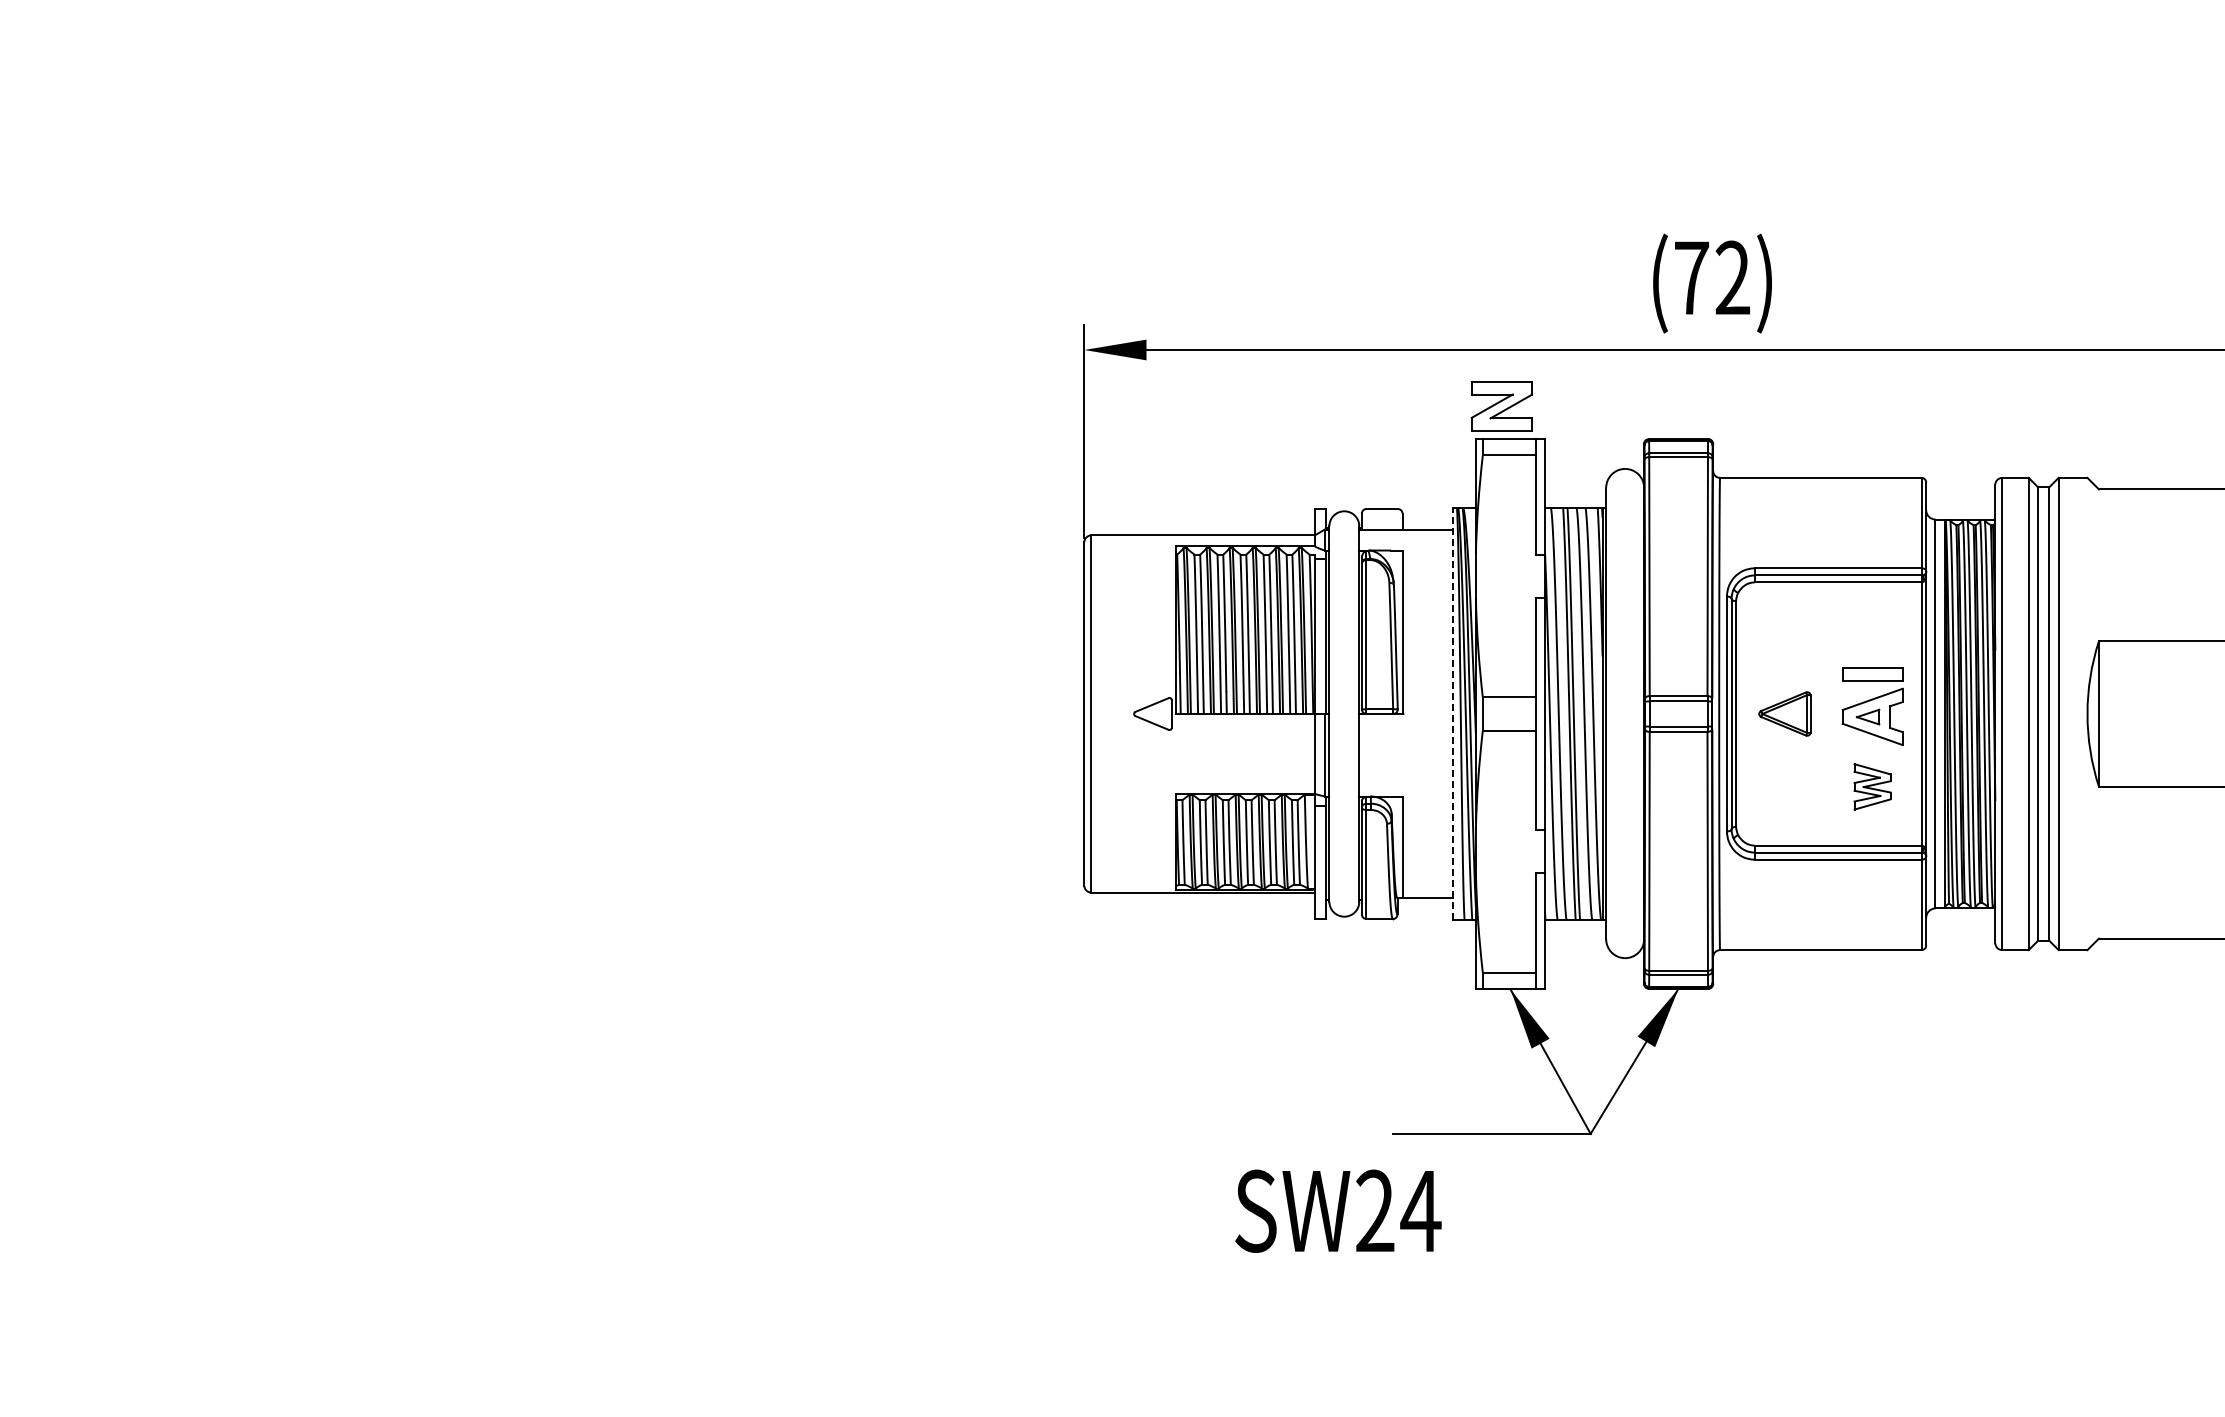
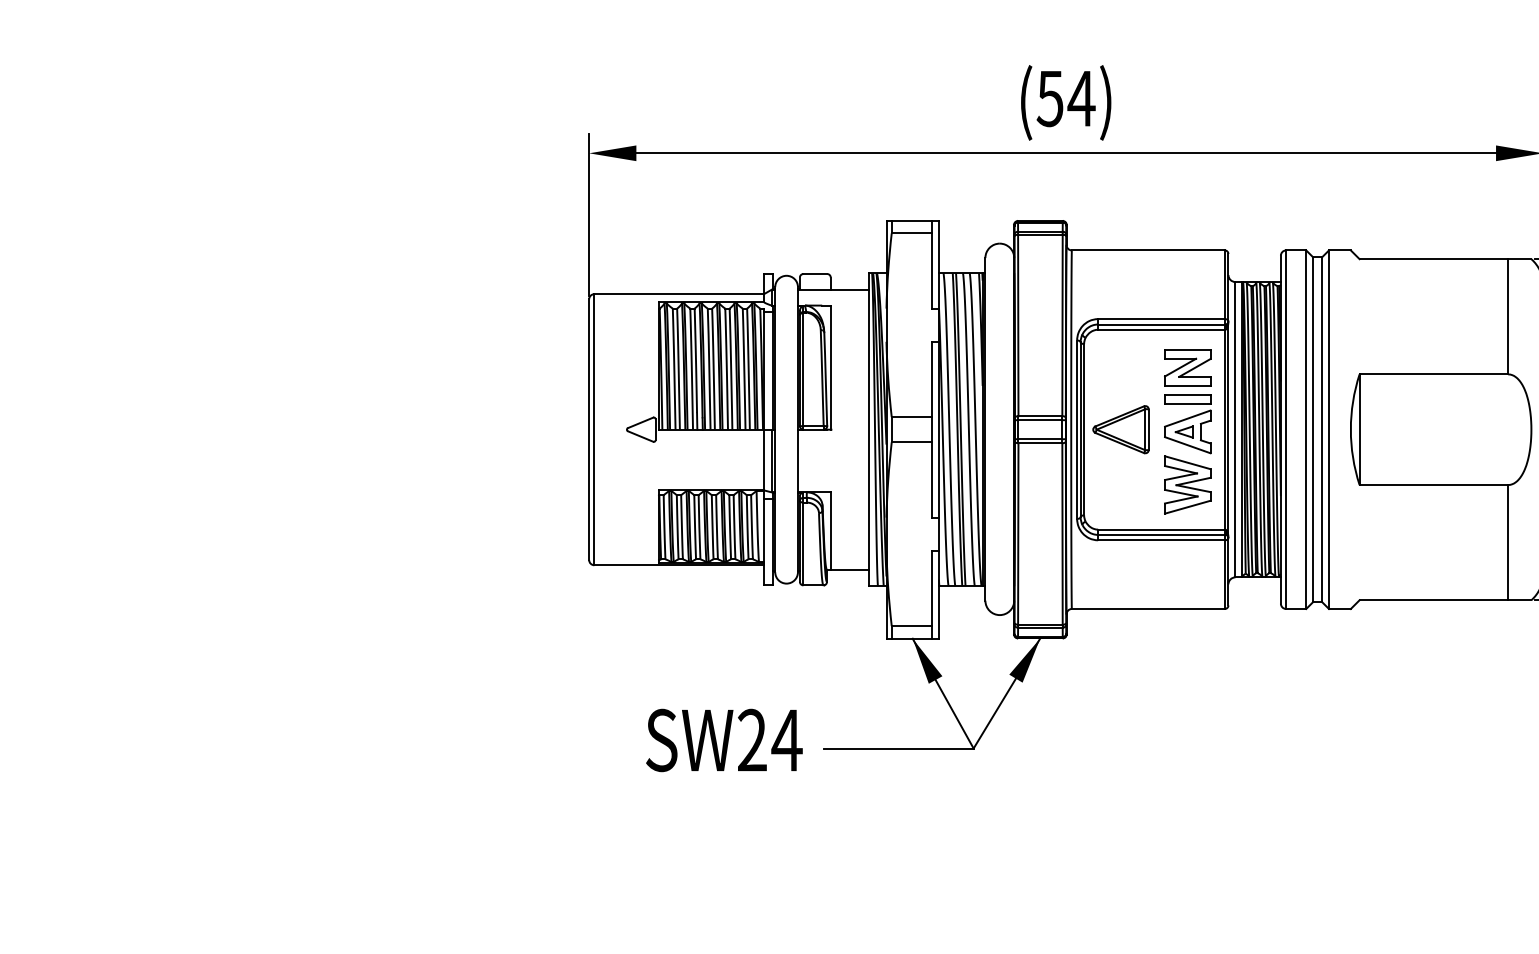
text: (1712, 277) -> (1066, 98), (72) -> (54)
part: (1501, 406) -> (1187, 367), moved
line: (1452, 713) -> (868, 429), dashed -> solid
part: (1784, 713) -> (1120, 429), size x1.43
part: (1872, 786) -> (1187, 484), size x1.67
text: (1338, 1210) -> (724, 739), moved

